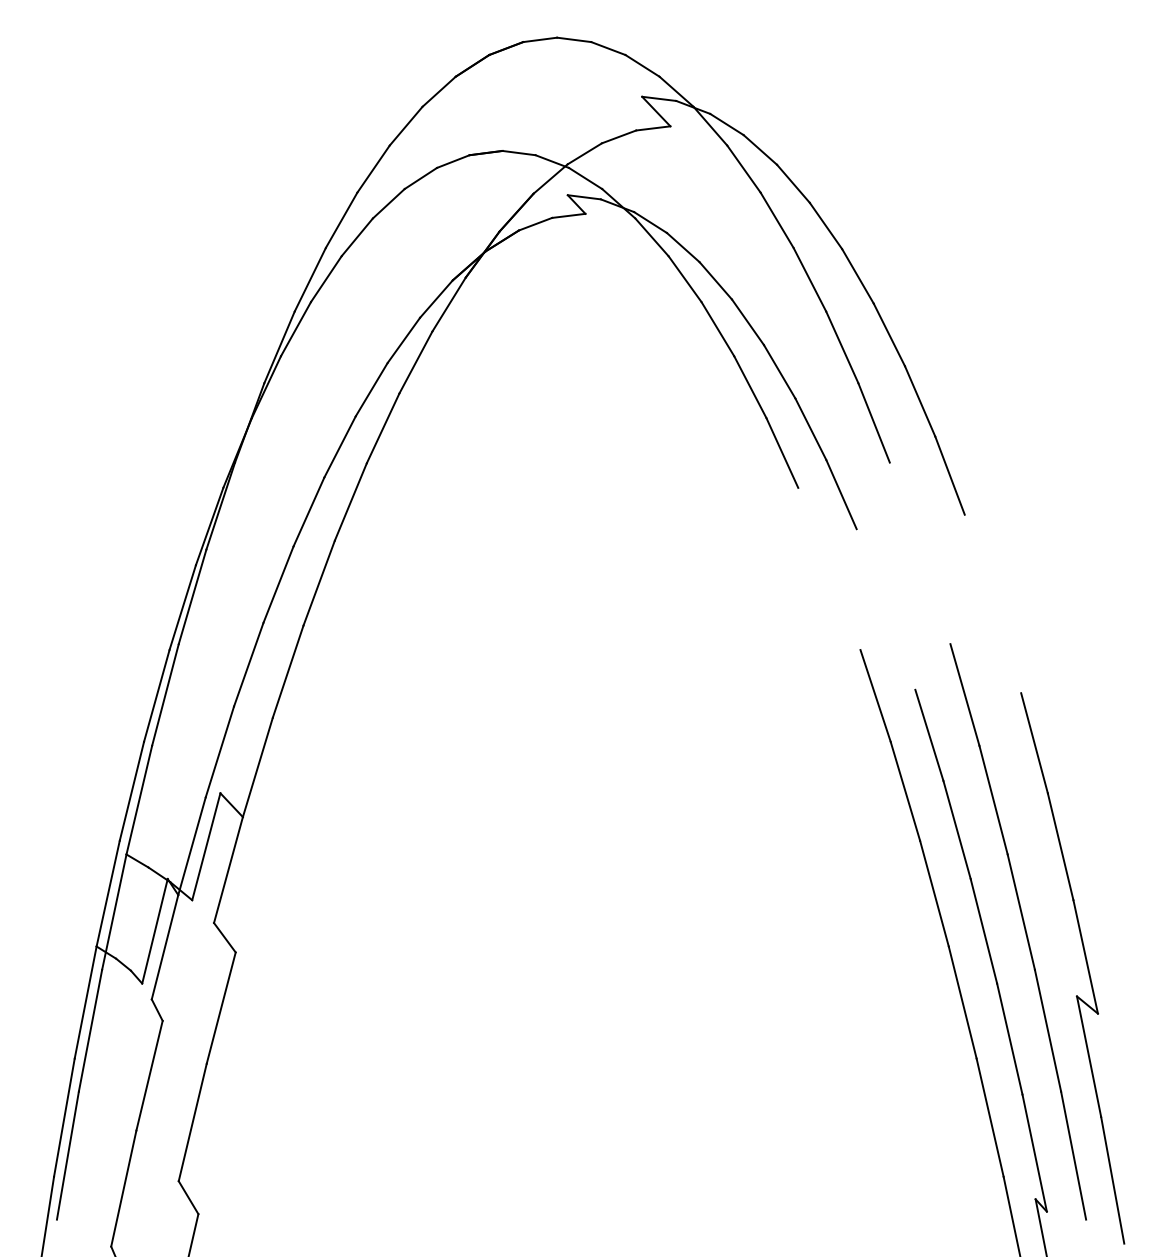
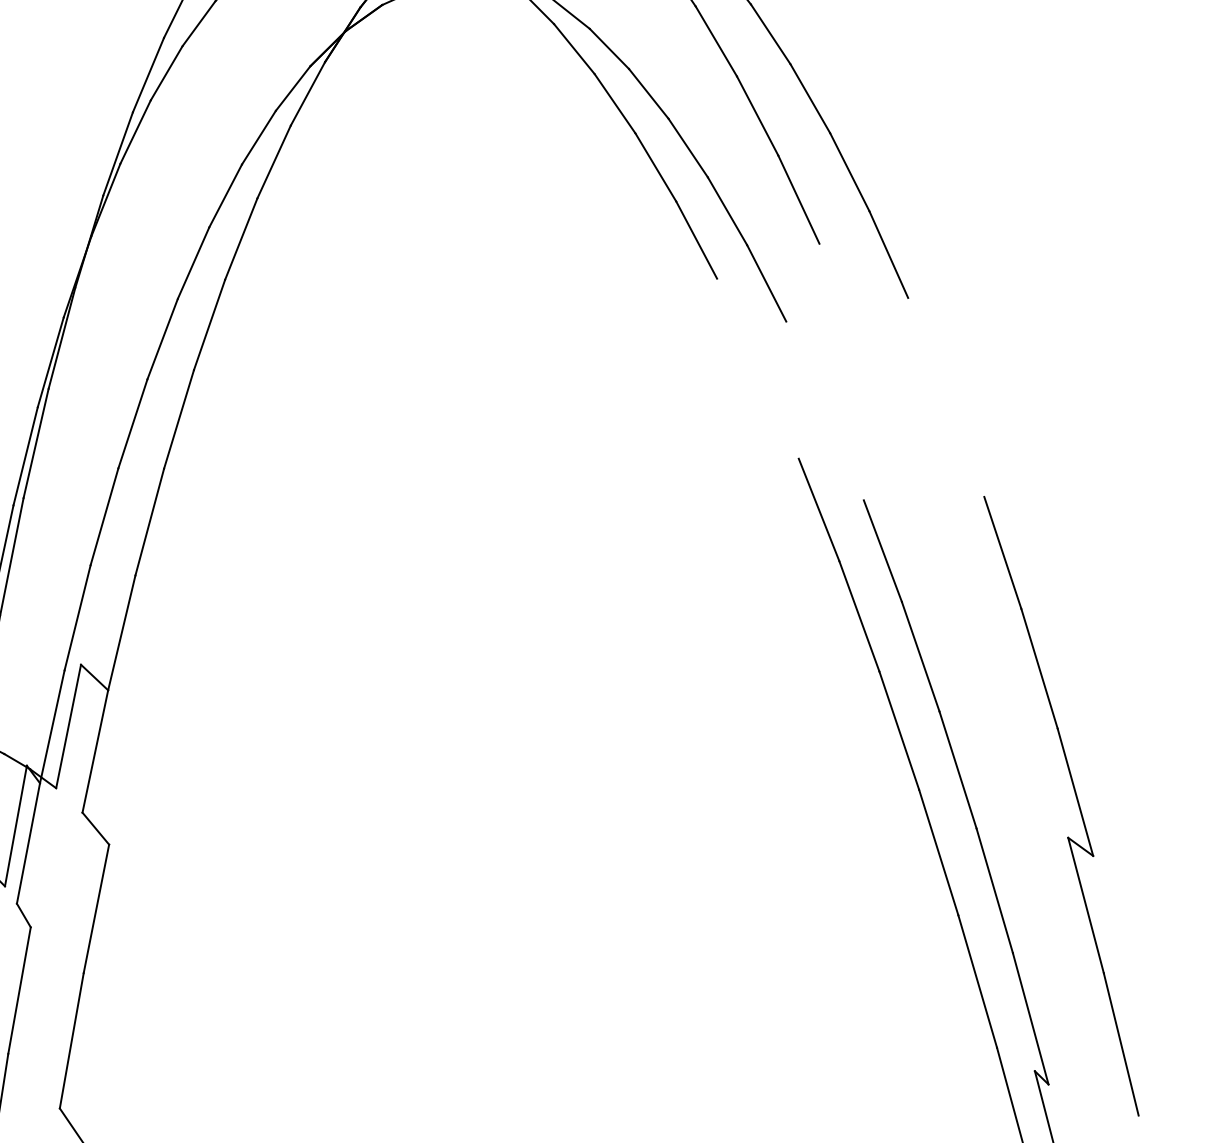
part: (1024, 930) -> (1004, 766), removed

